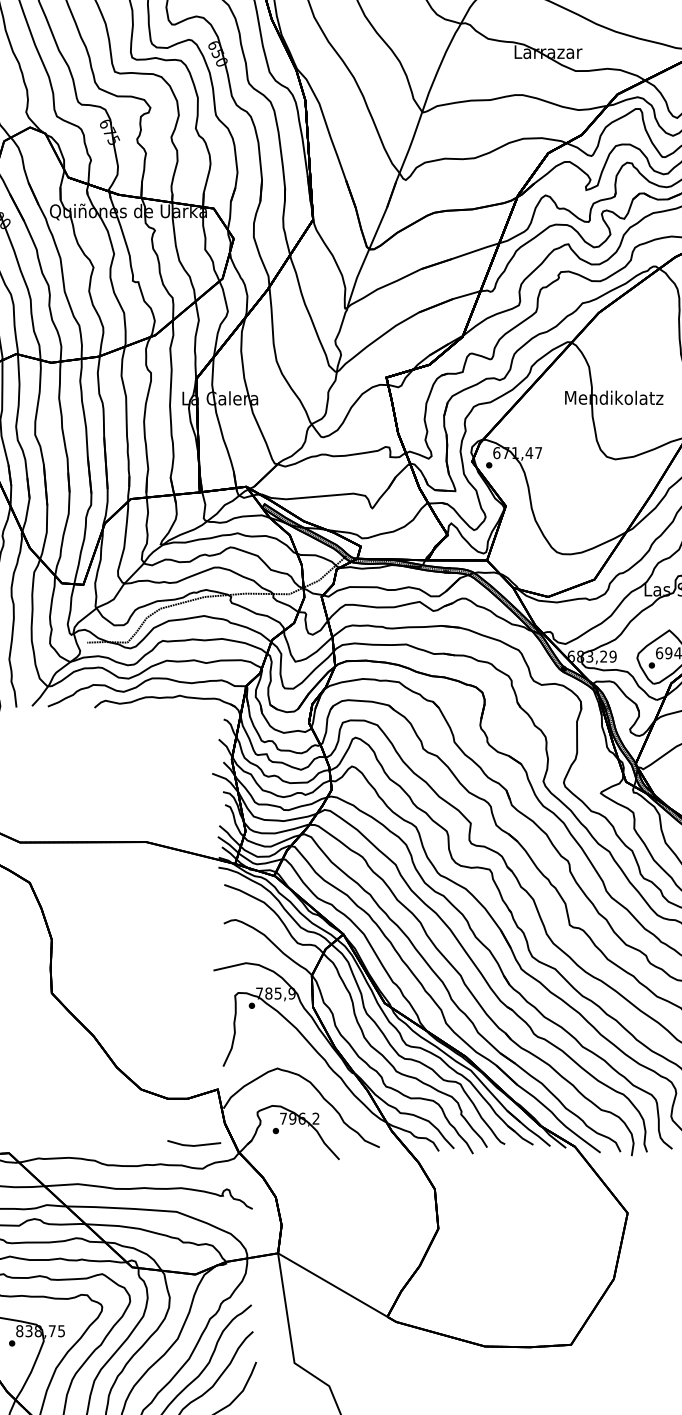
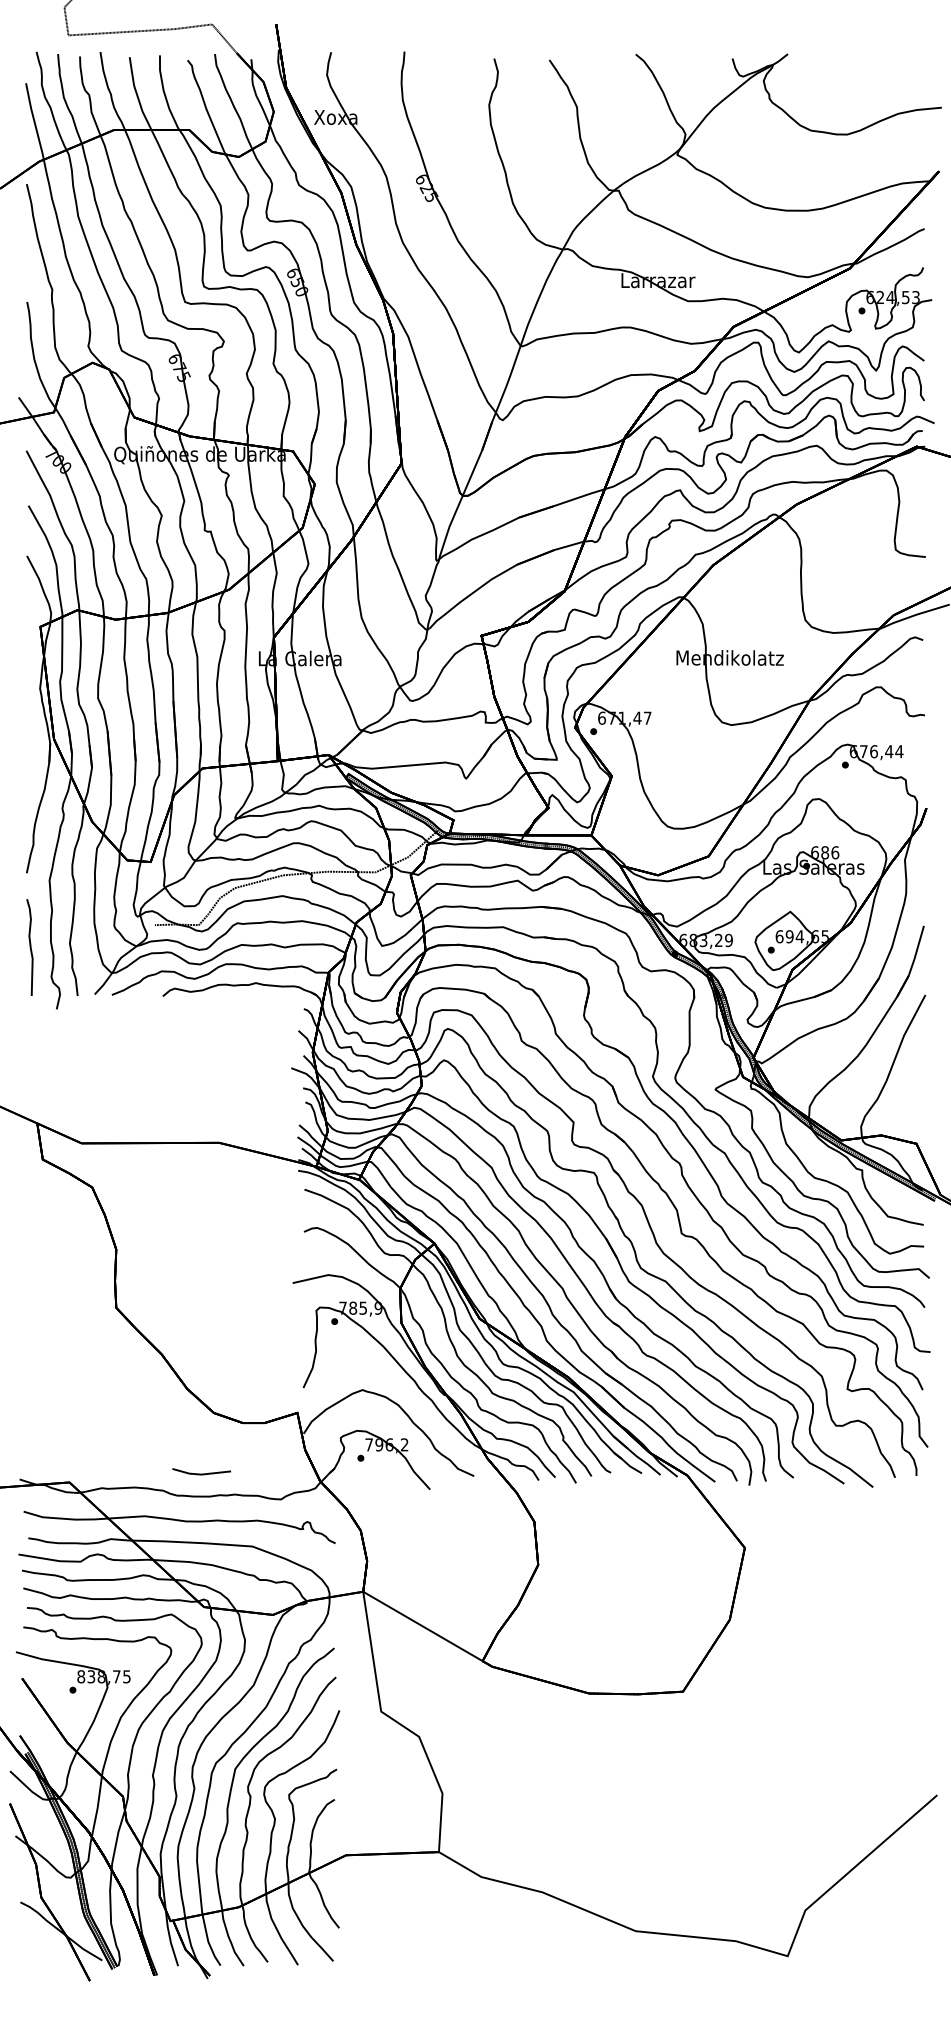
line: (194, 1144) -> (201, 1473), moved

